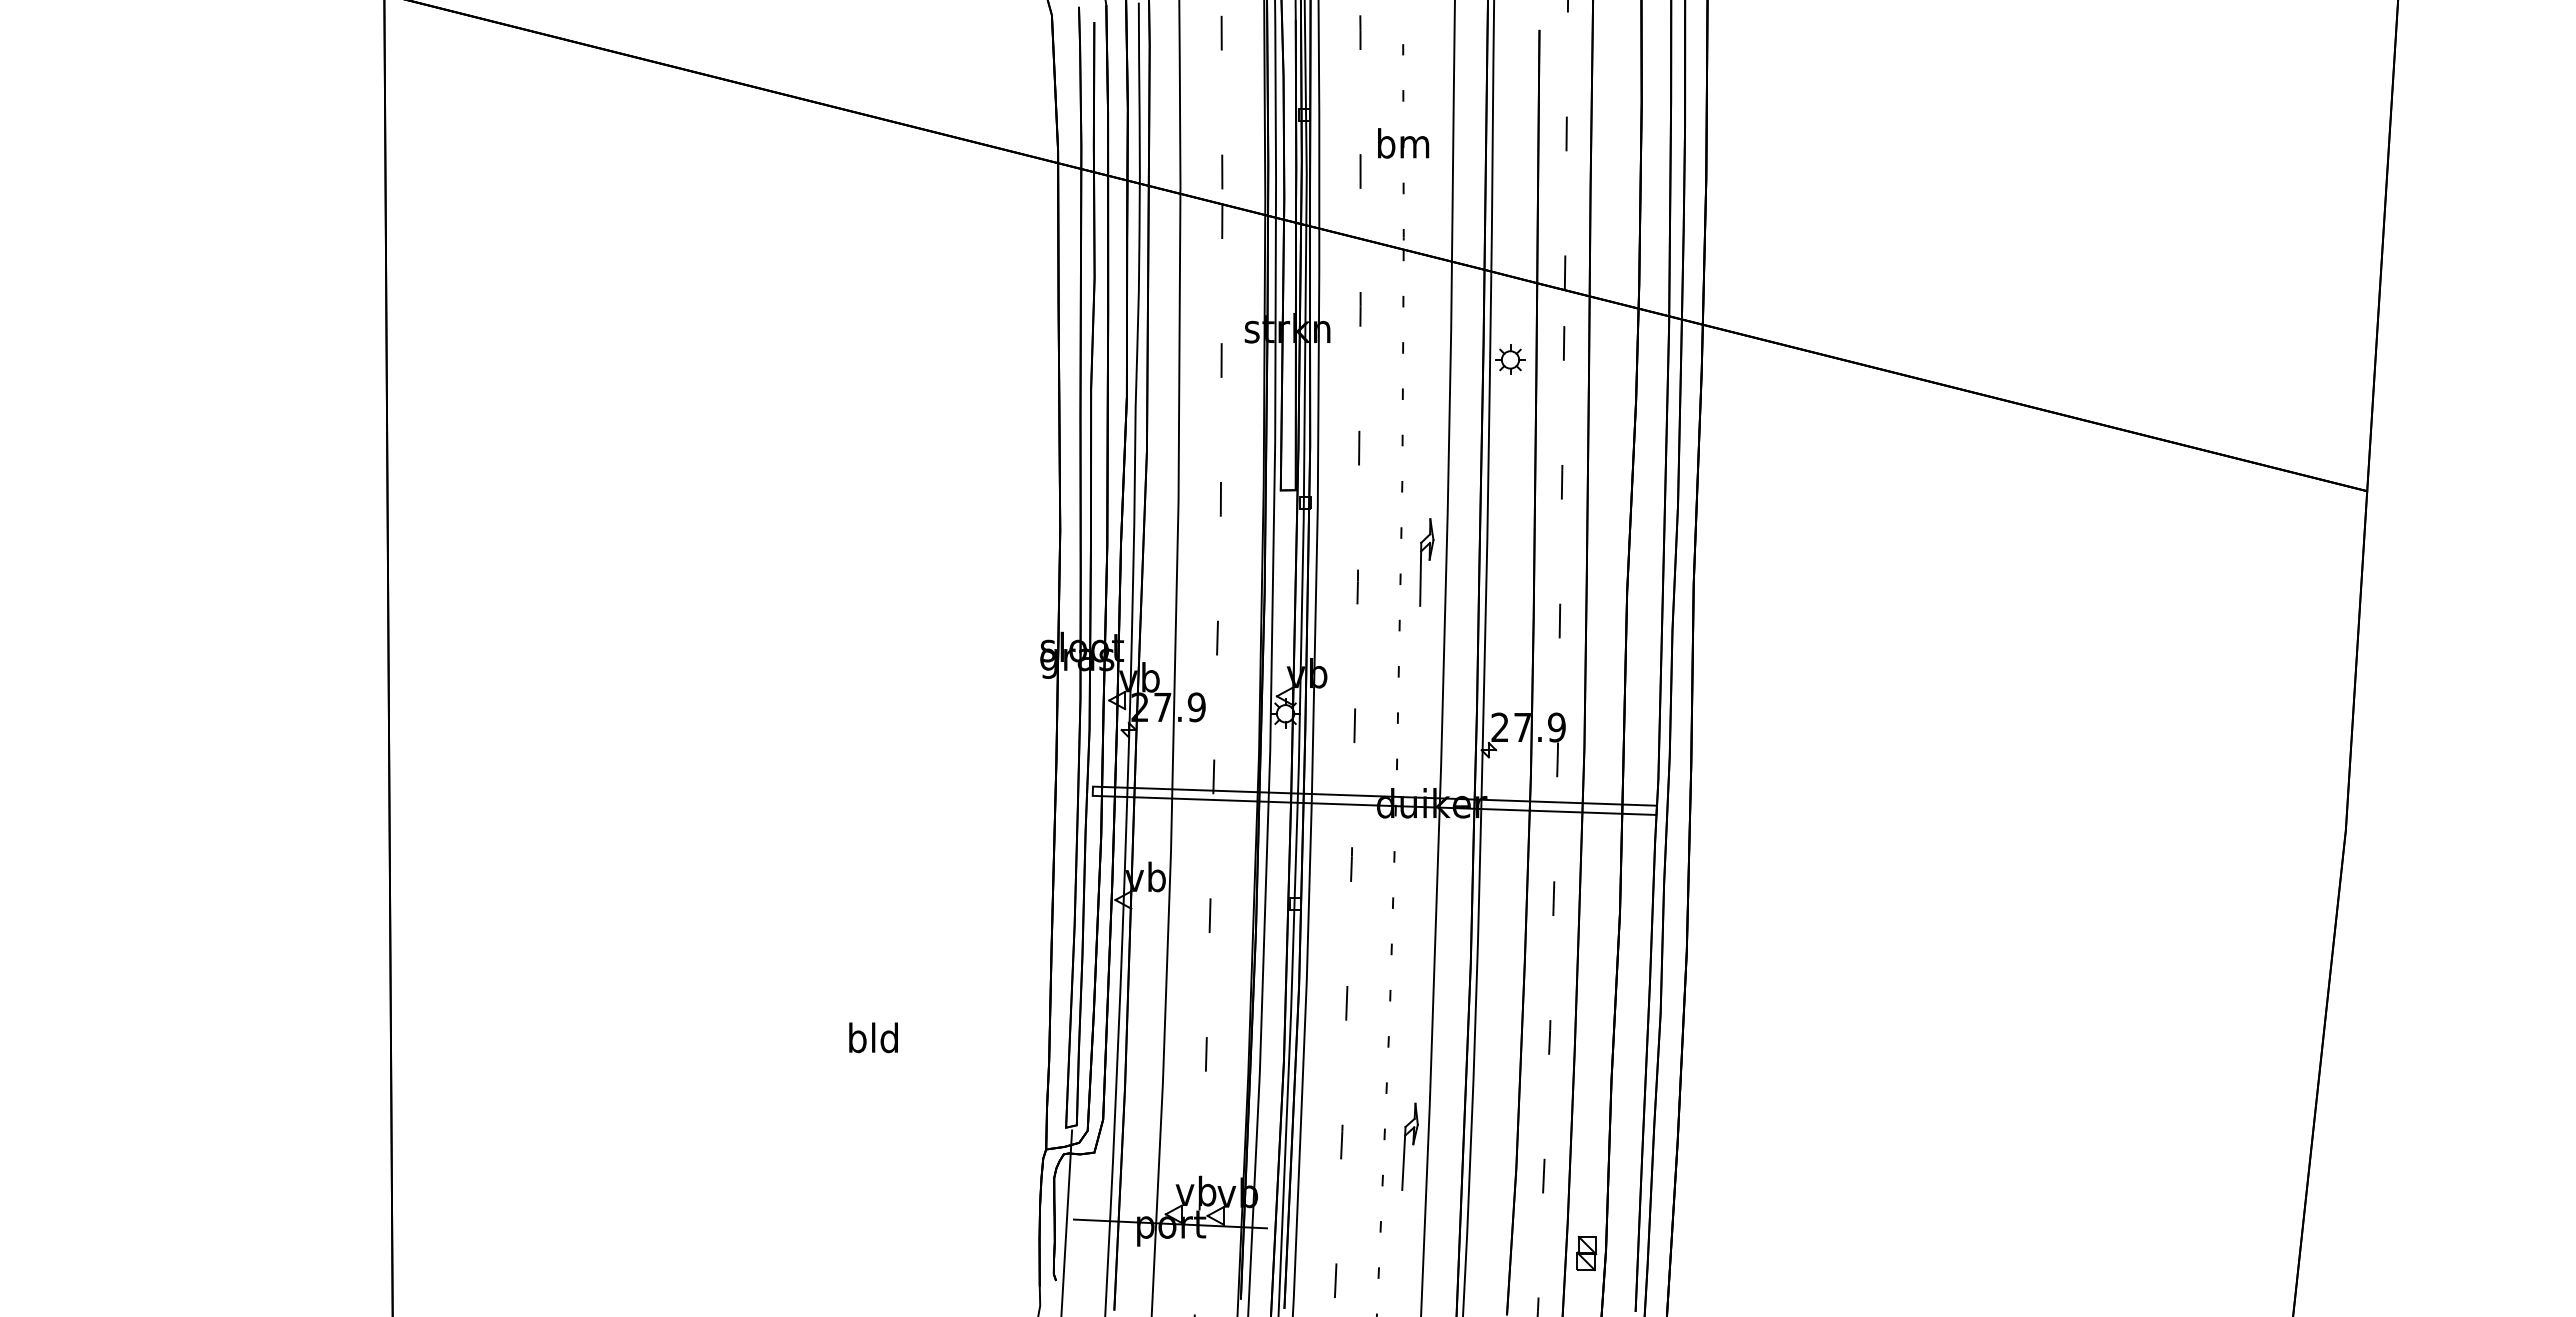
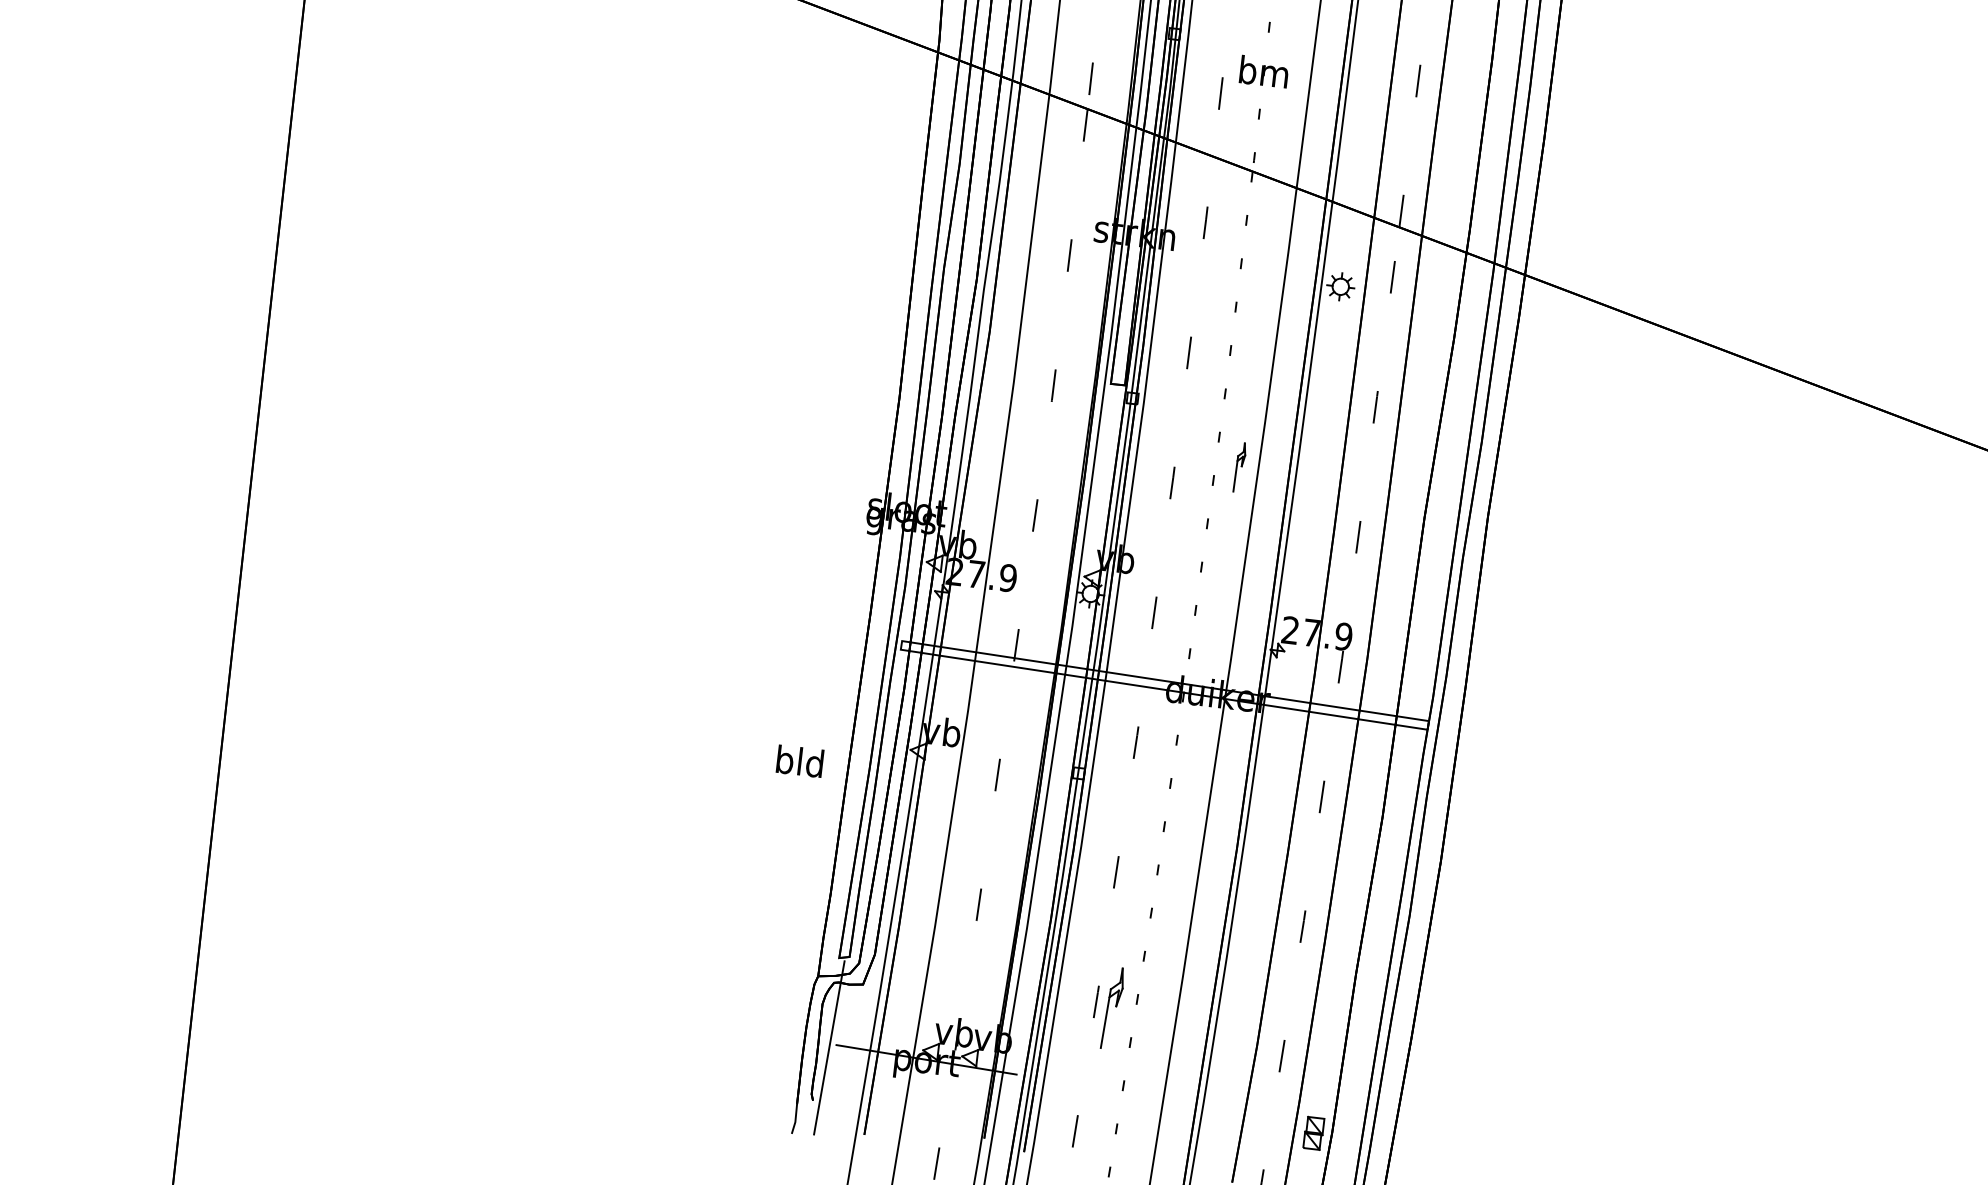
part: (1426, 562) -> (1239, 467), size x0.6
text: (873, 1037) -> (800, 761), moved
part: (1409, 1146) -> (1112, 1008), moved

